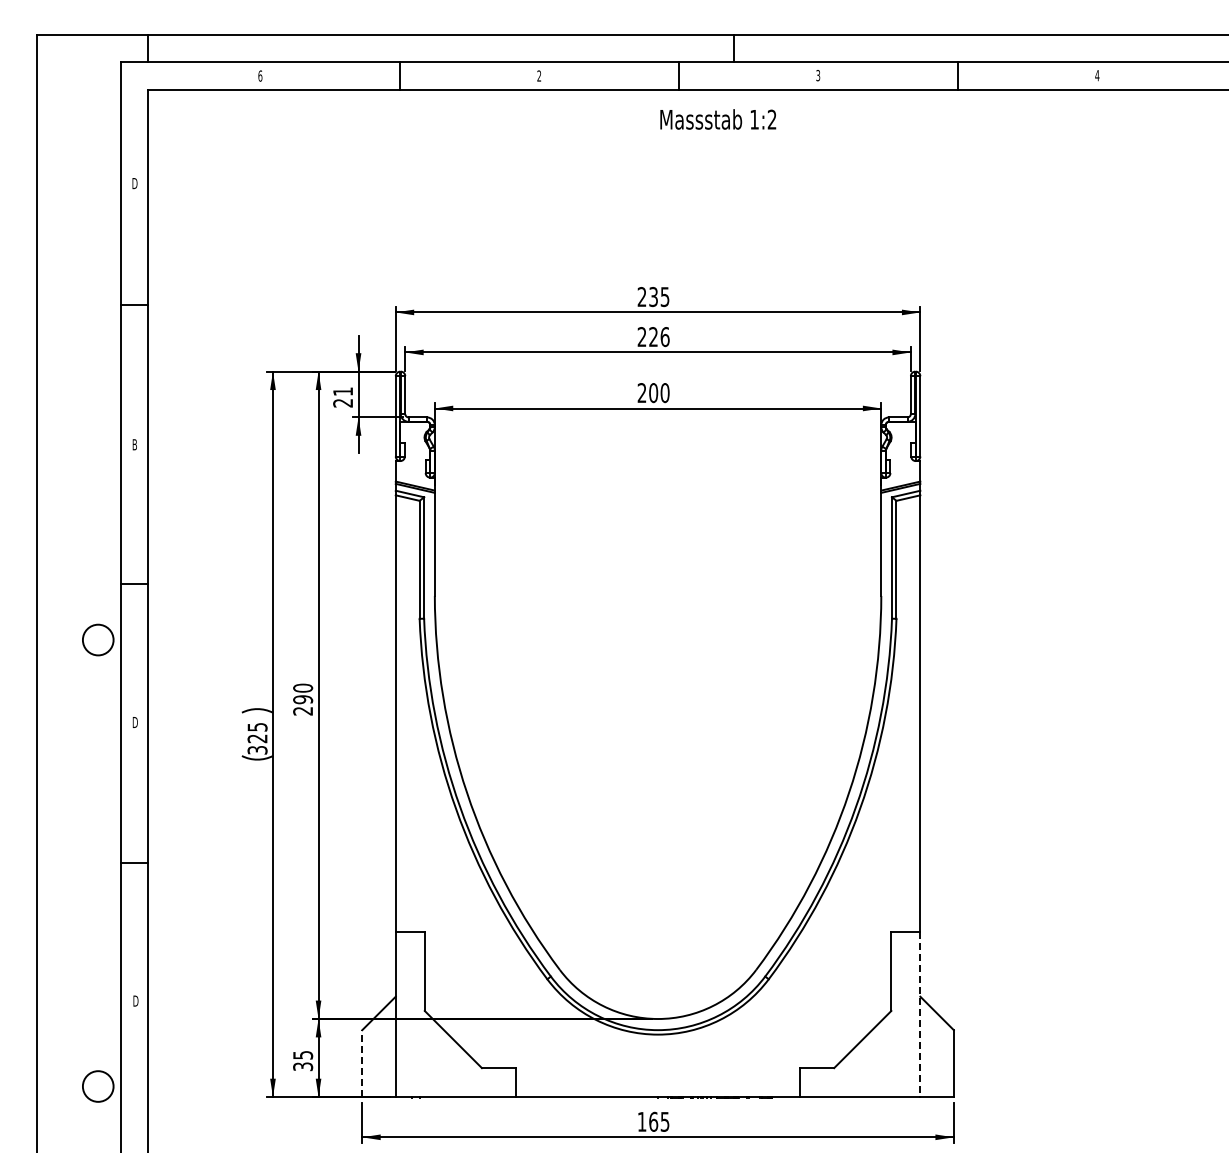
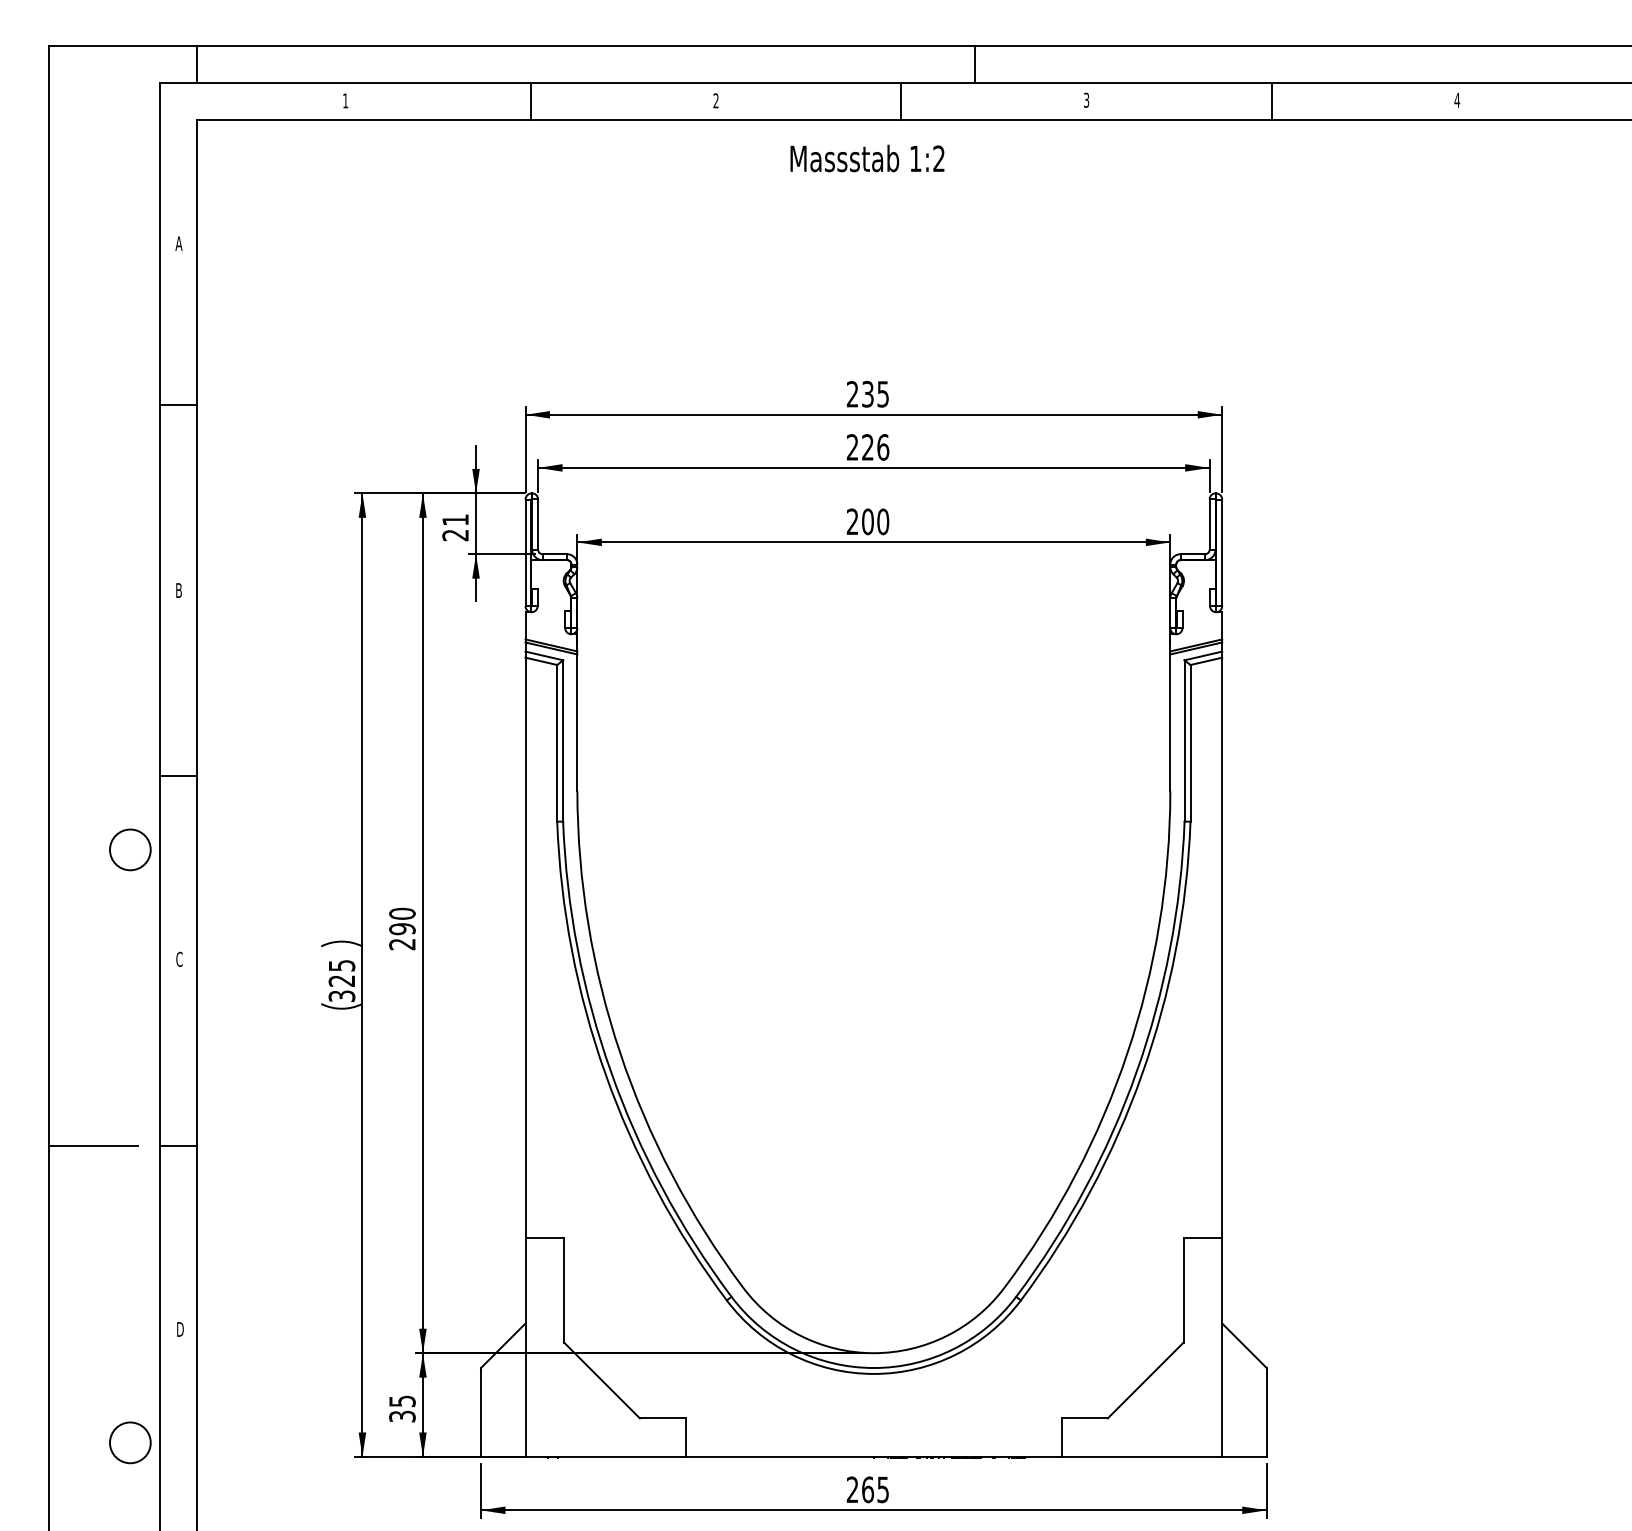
text: (260, 75) -> (345, 100), 6 -> 1
text: (718, 119) -> (867, 158), moved
text: (134, 183) -> (178, 243), D -> A
text: (134, 722) -> (178, 959), D -> C
line: (69, 863) -> (92, 1146), added
line: (920, 1014) -> (1222, 1347), dashed -> solid
line: (362, 1063) -> (481, 1412), dashed -> solid
text: (641, 1121) -> (851, 1489), 165 -> 265

